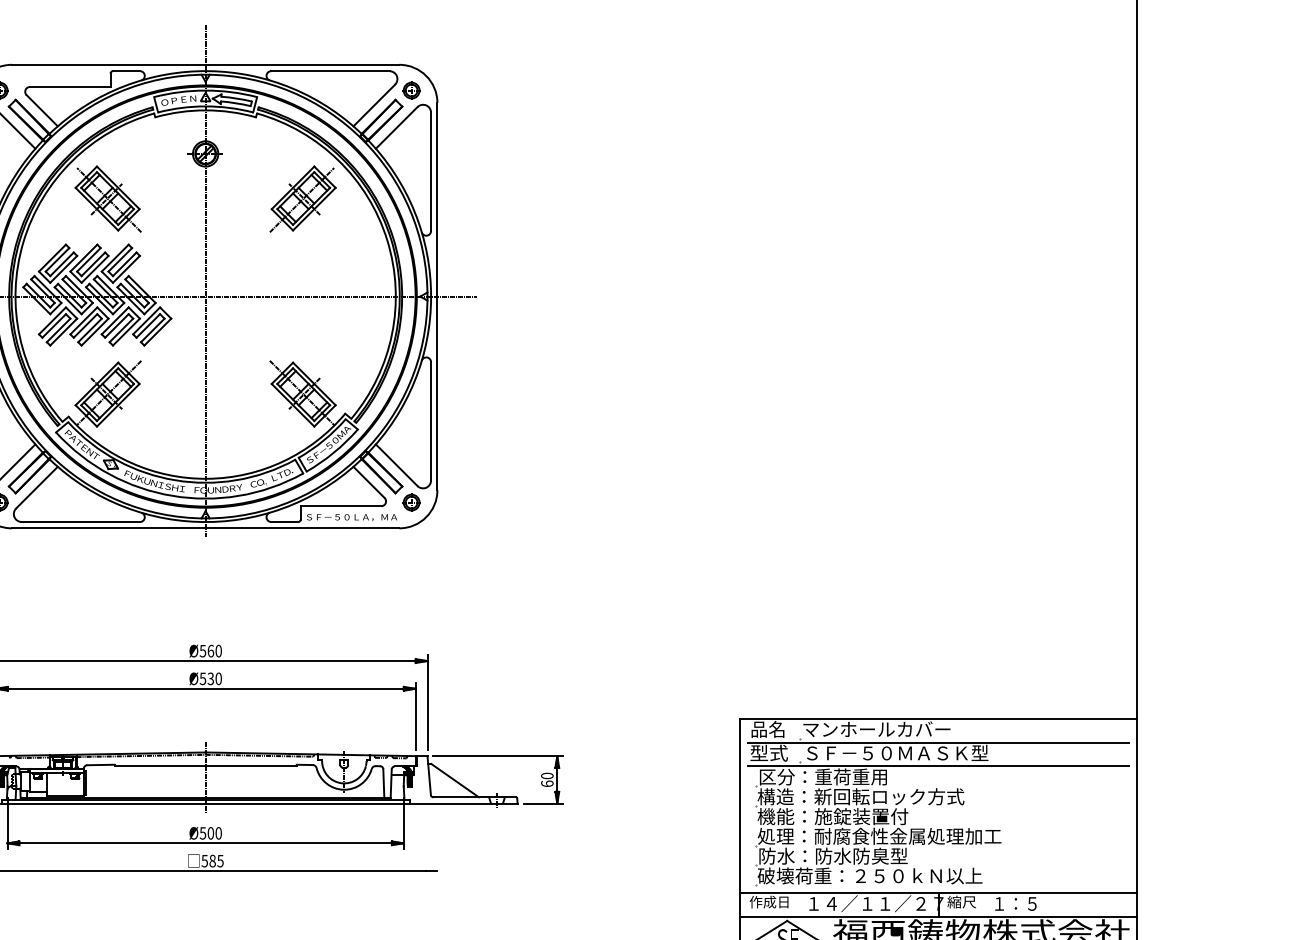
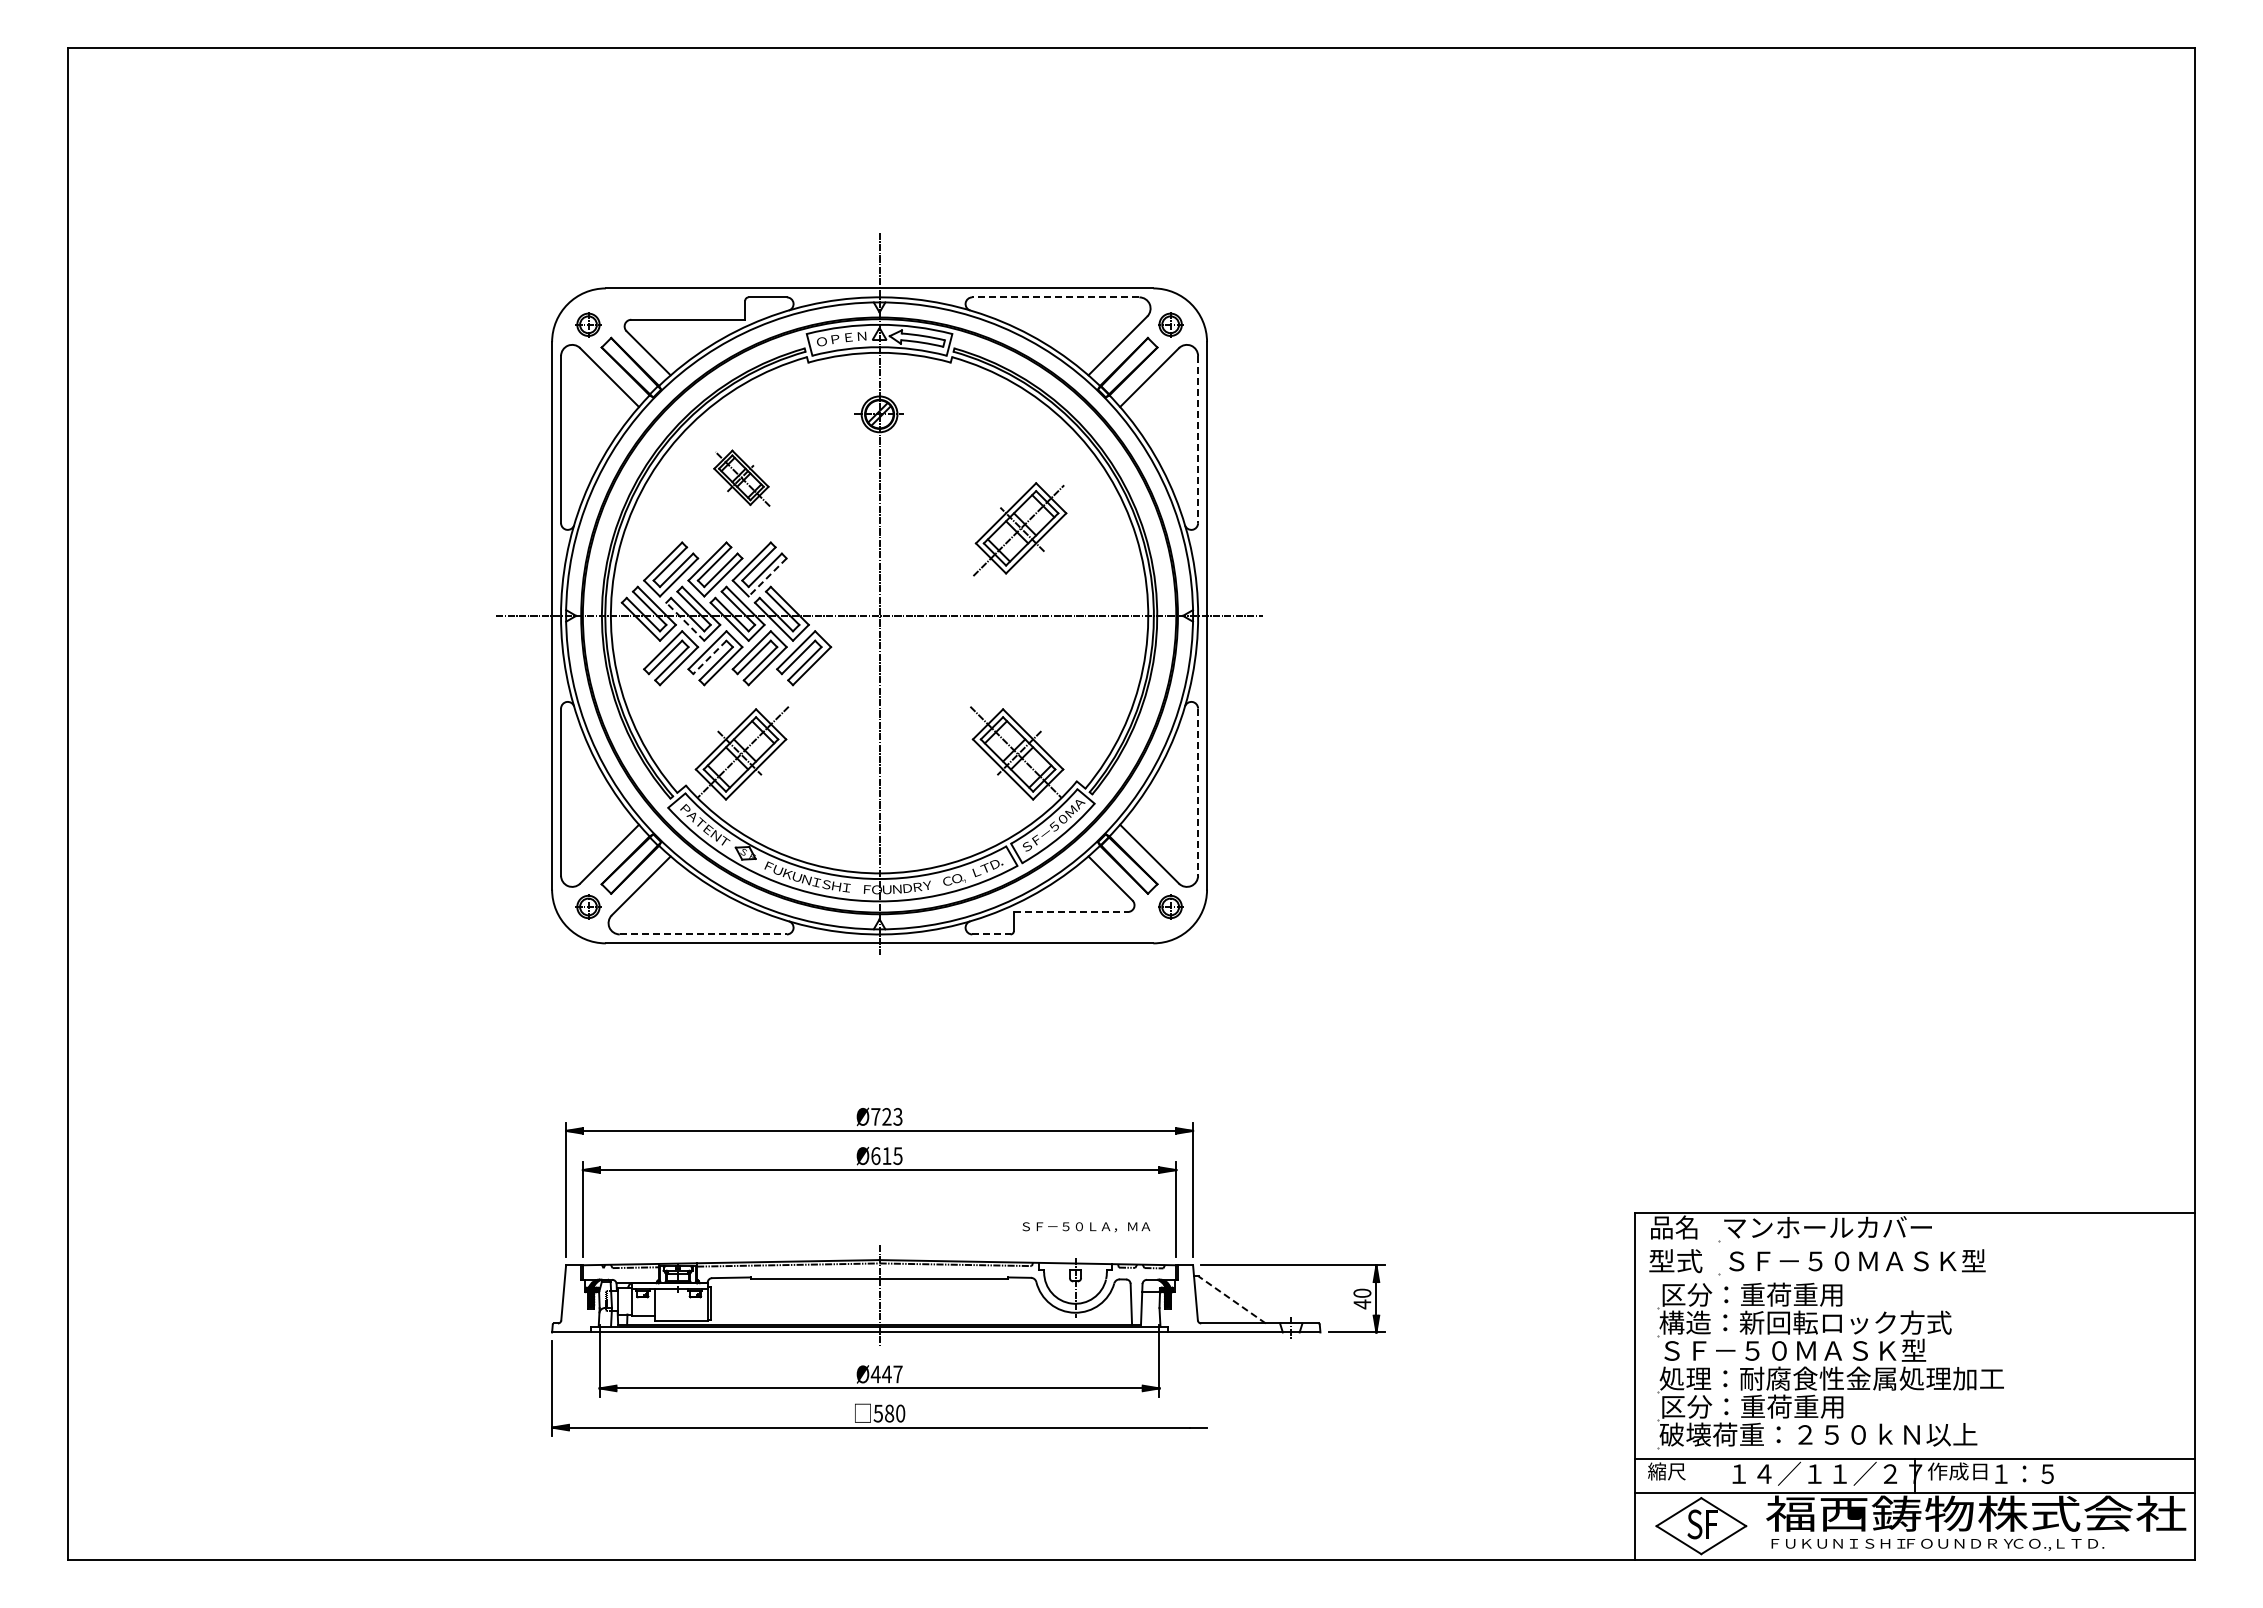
line: (330, 71) -> (1055, 297), solid -> dashed
line: (431, 171) -> (1198, 439), solid -> dashed
part: (107, 199) -> (741, 478), size x0.6
part: (303, 199) -> (1020, 529), moved
line: (126, 269) -> (767, 577), solid -> dashed
line: (68, 300) -> (685, 621), solid -> dashed
line: (85, 326) -> (709, 657), solid -> dashed
line: (431, 421) -> (1198, 792), solid -> dashed
line: (340, 506) -> (1070, 912), solid -> dashed
text: (352, 517) -> (1086, 1227), moved
line: (81, 522) -> (703, 934), solid -> dashed
line: (284, 522) -> (991, 934), solid -> dashed
text: (210, 650) -> (886, 1116), Ø560 -> Ø723
text: (210, 679) -> (886, 1156), Ø530 -> Ø615
line: (938, 742) -> (1914, 1246), removed
line: (938, 766) -> (1914, 1279), removed
line: (455, 780) -> (1232, 1299), solid -> dashed
text: (547, 783) -> (1362, 1304), 60 -> 40
text: (851, 816) -> (1792, 1350), 機能：施錠装置付 -> ＳＦ－５０ＭＡＳＫ型
text: (210, 833) -> (886, 1374), Ø500 -> Ø447
text: (833, 856) -> (1766, 1406), 防水：防水防臭型 -> 区分：重荷重用
text: (220, 861) -> (900, 1413), 585 -> 580
text: (768, 902) -> (1675, 1471), 作成日 -> 縮尺
text: (968, 902) -> (1957, 1471), 縮尺 -> 作成日

